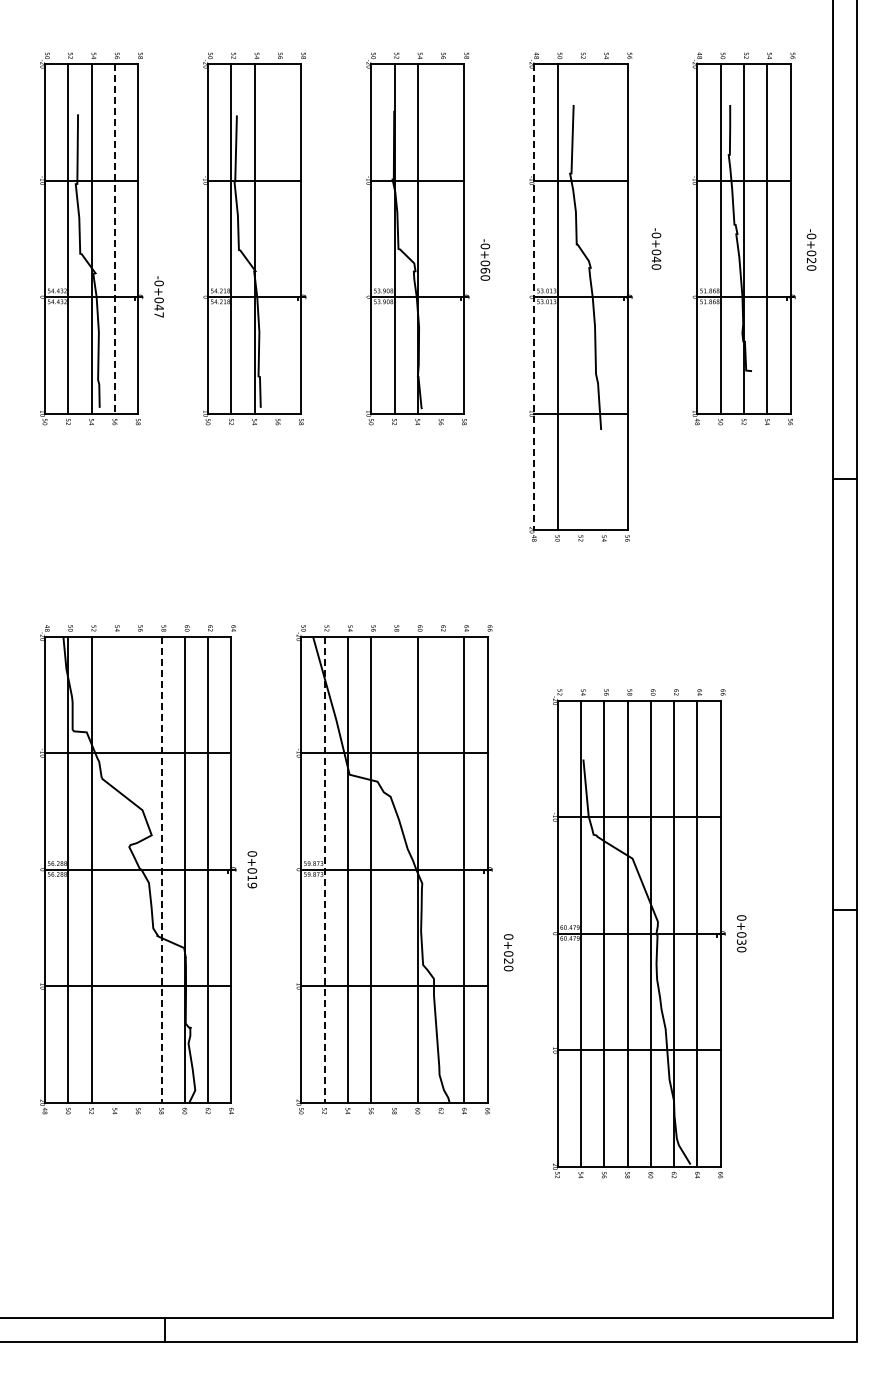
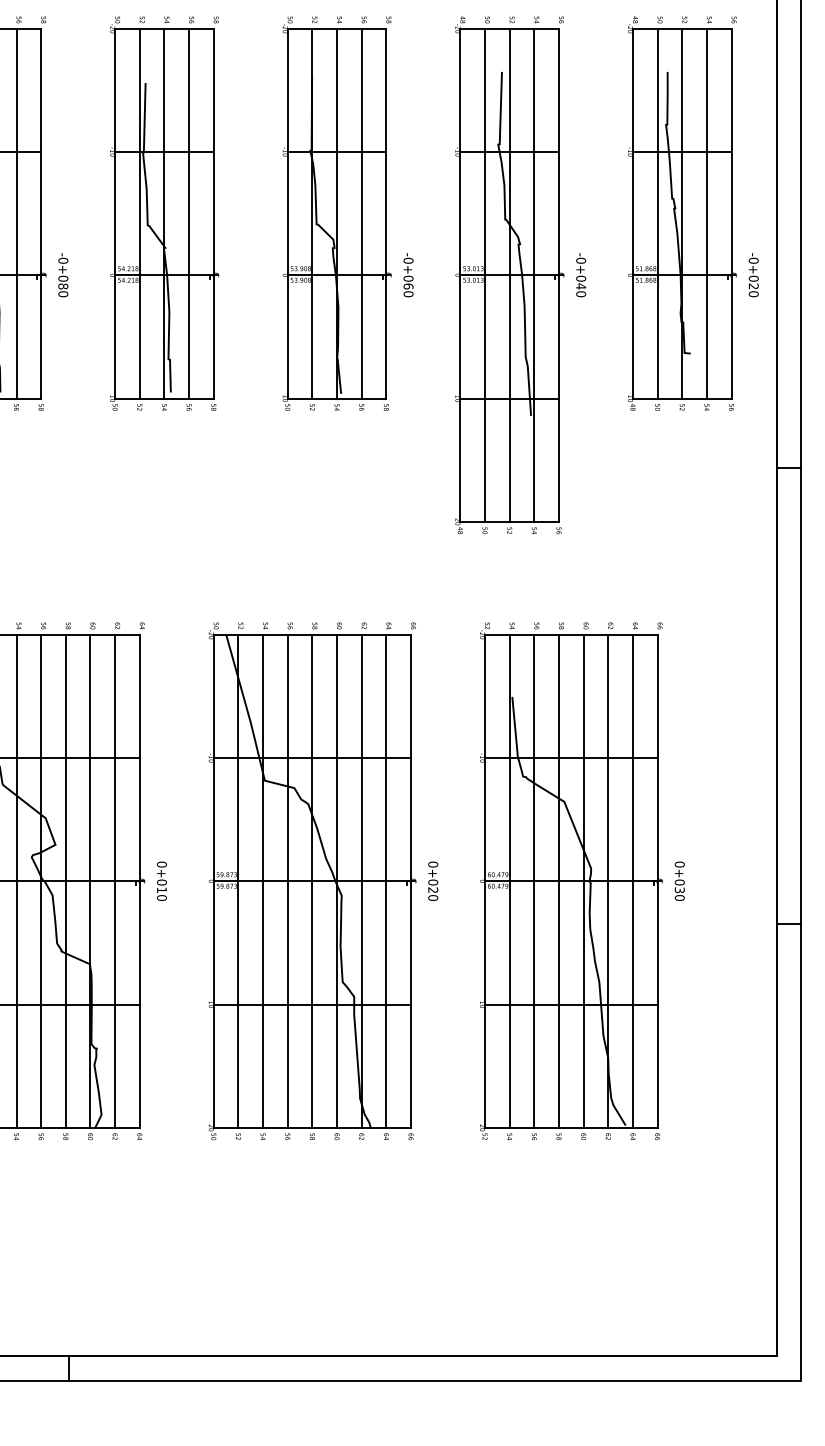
line: (114, 238) -> (16, 213), dashed -> solid
line: (278, 238) -> (189, 213), added
line: (441, 238) -> (362, 213), added
text: (656, 248) -> (581, 274), moved
text: (811, 249) -> (753, 274), moved
text: (485, 259) -> (408, 274), moved
line: (534, 297) -> (460, 275), dashed -> solid
line: (580, 297) -> (509, 275), added
line: (604, 297) -> (534, 275), added
text: (158, 310) -> (62, 289), -0+047 -> -0+080
line: (114, 869) -> (16, 881), added
line: (138, 869) -> (41, 881), added
line: (394, 869) -> (312, 881), added
line: (441, 869) -> (362, 881), added
line: (161, 870) -> (65, 882), dashed -> solid
line: (324, 870) -> (238, 882), dashed -> solid
text: (251, 885) -> (161, 897), 0+019 -> 0+010
part: (639, 933) -> (571, 881), moved
text: (741, 933) -> (679, 881), moved
text: (508, 952) -> (433, 881), moved

